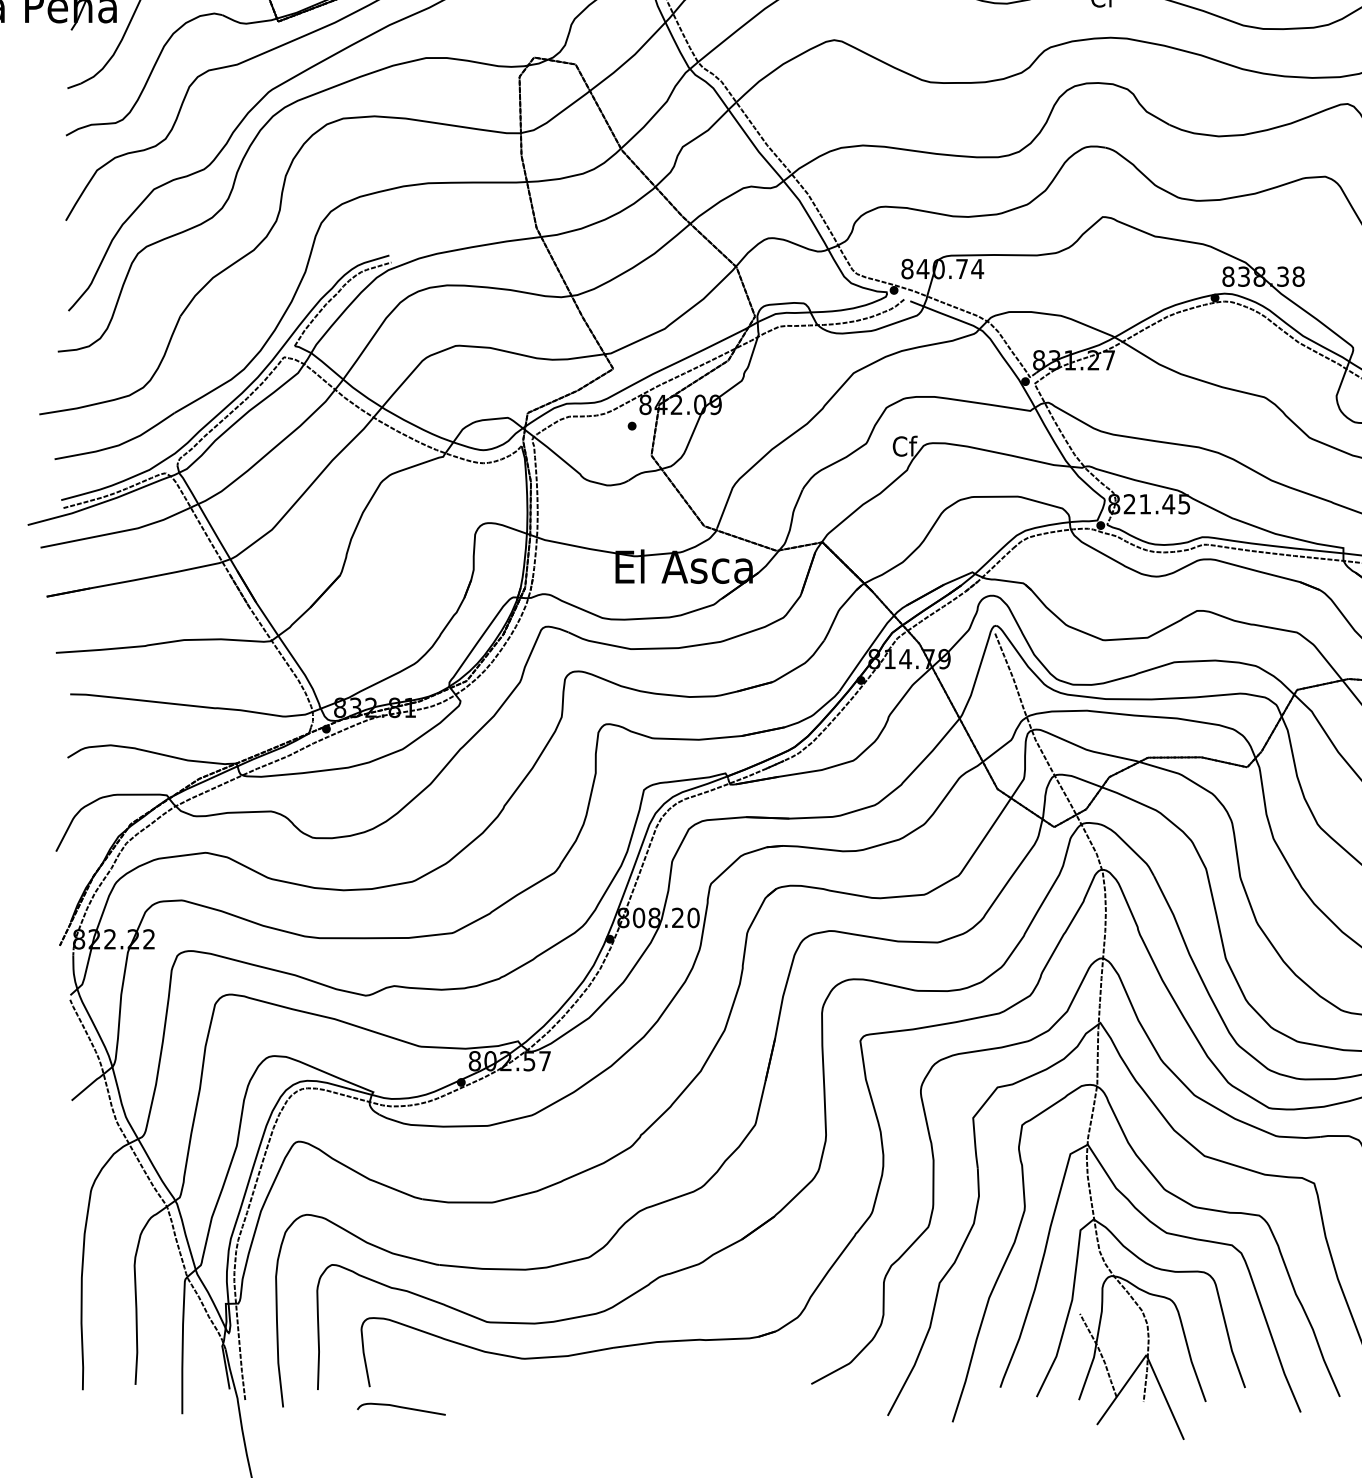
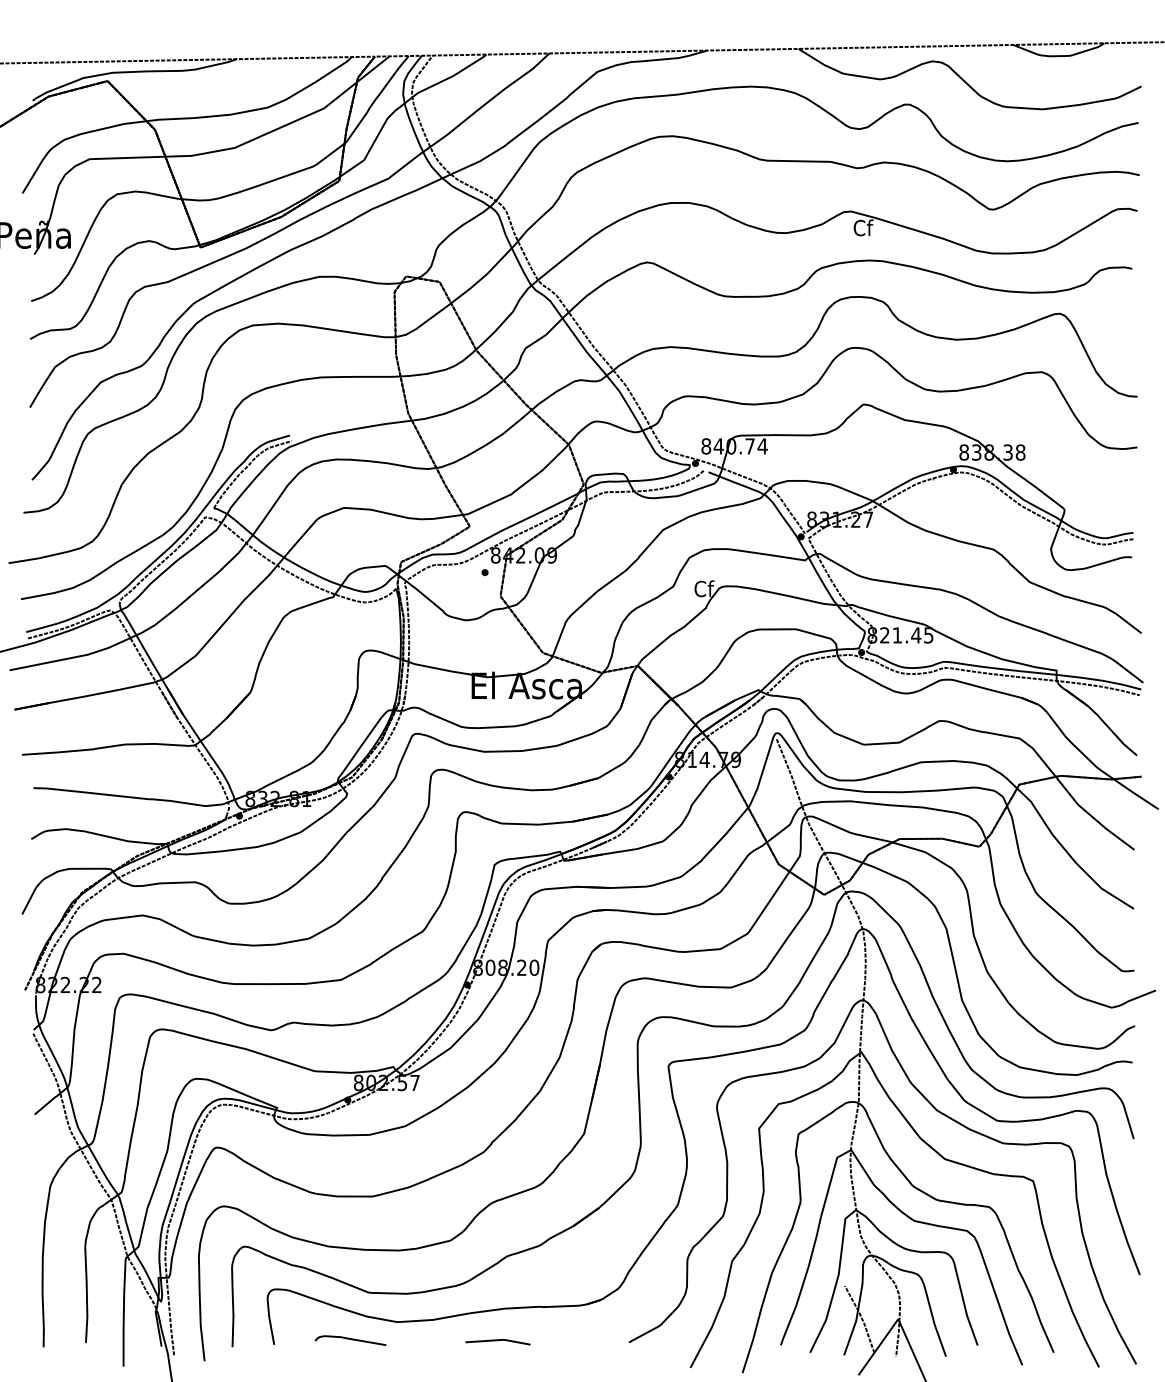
line: (647, 1382) -> (497, 1341), added
curve: (401, 1407) -> (350, 1339), moved

